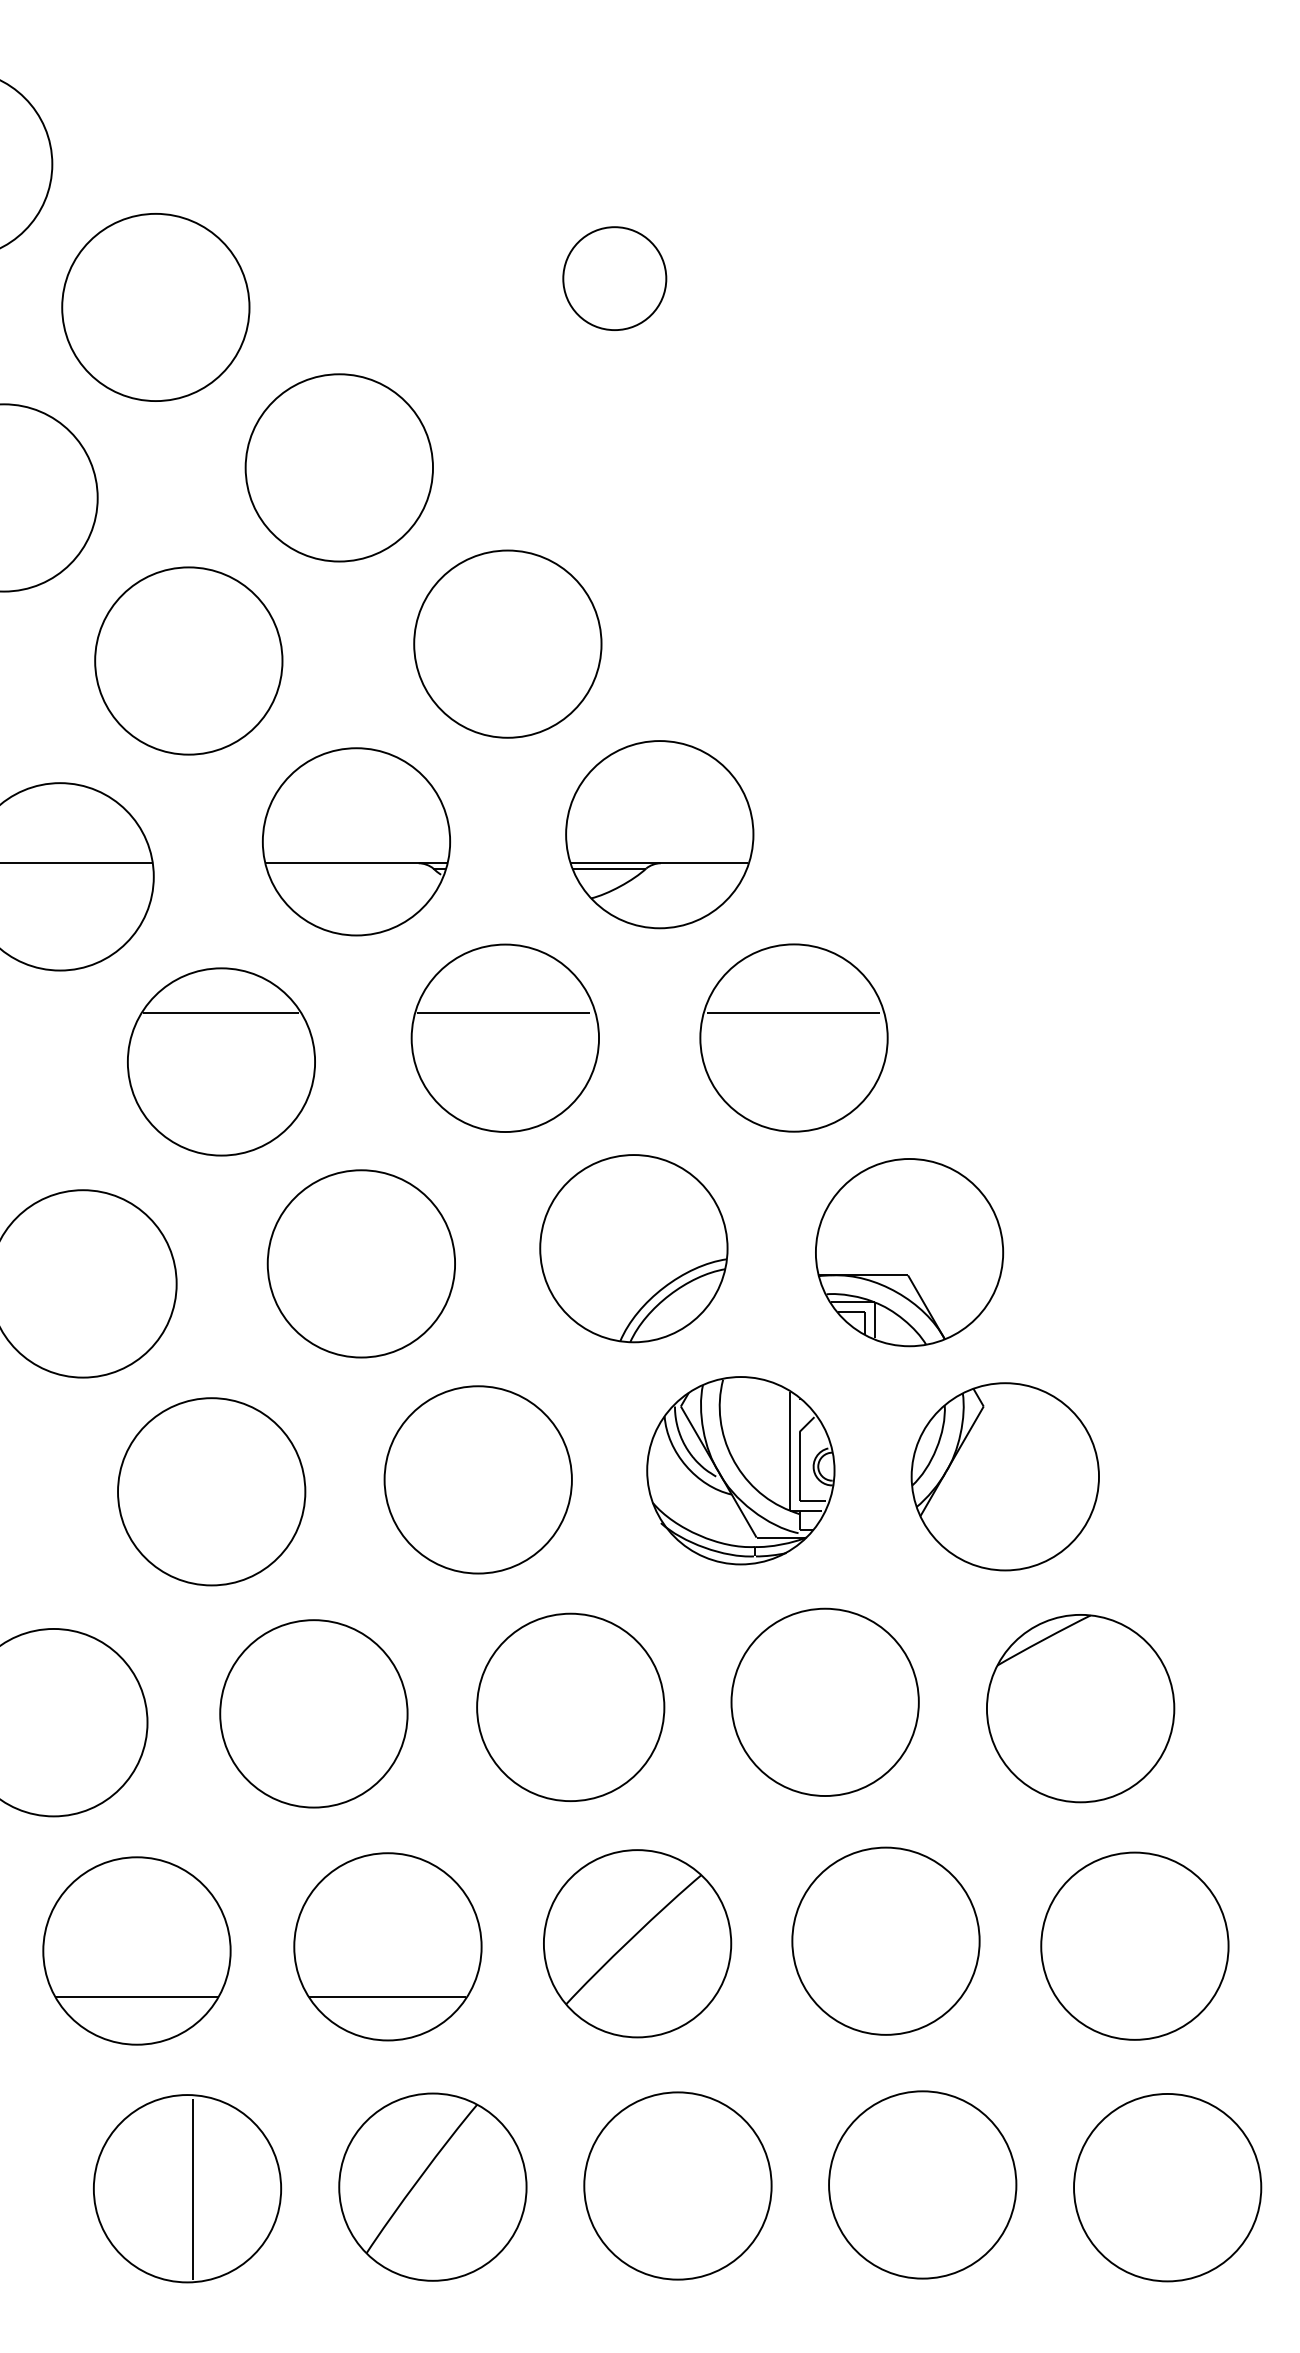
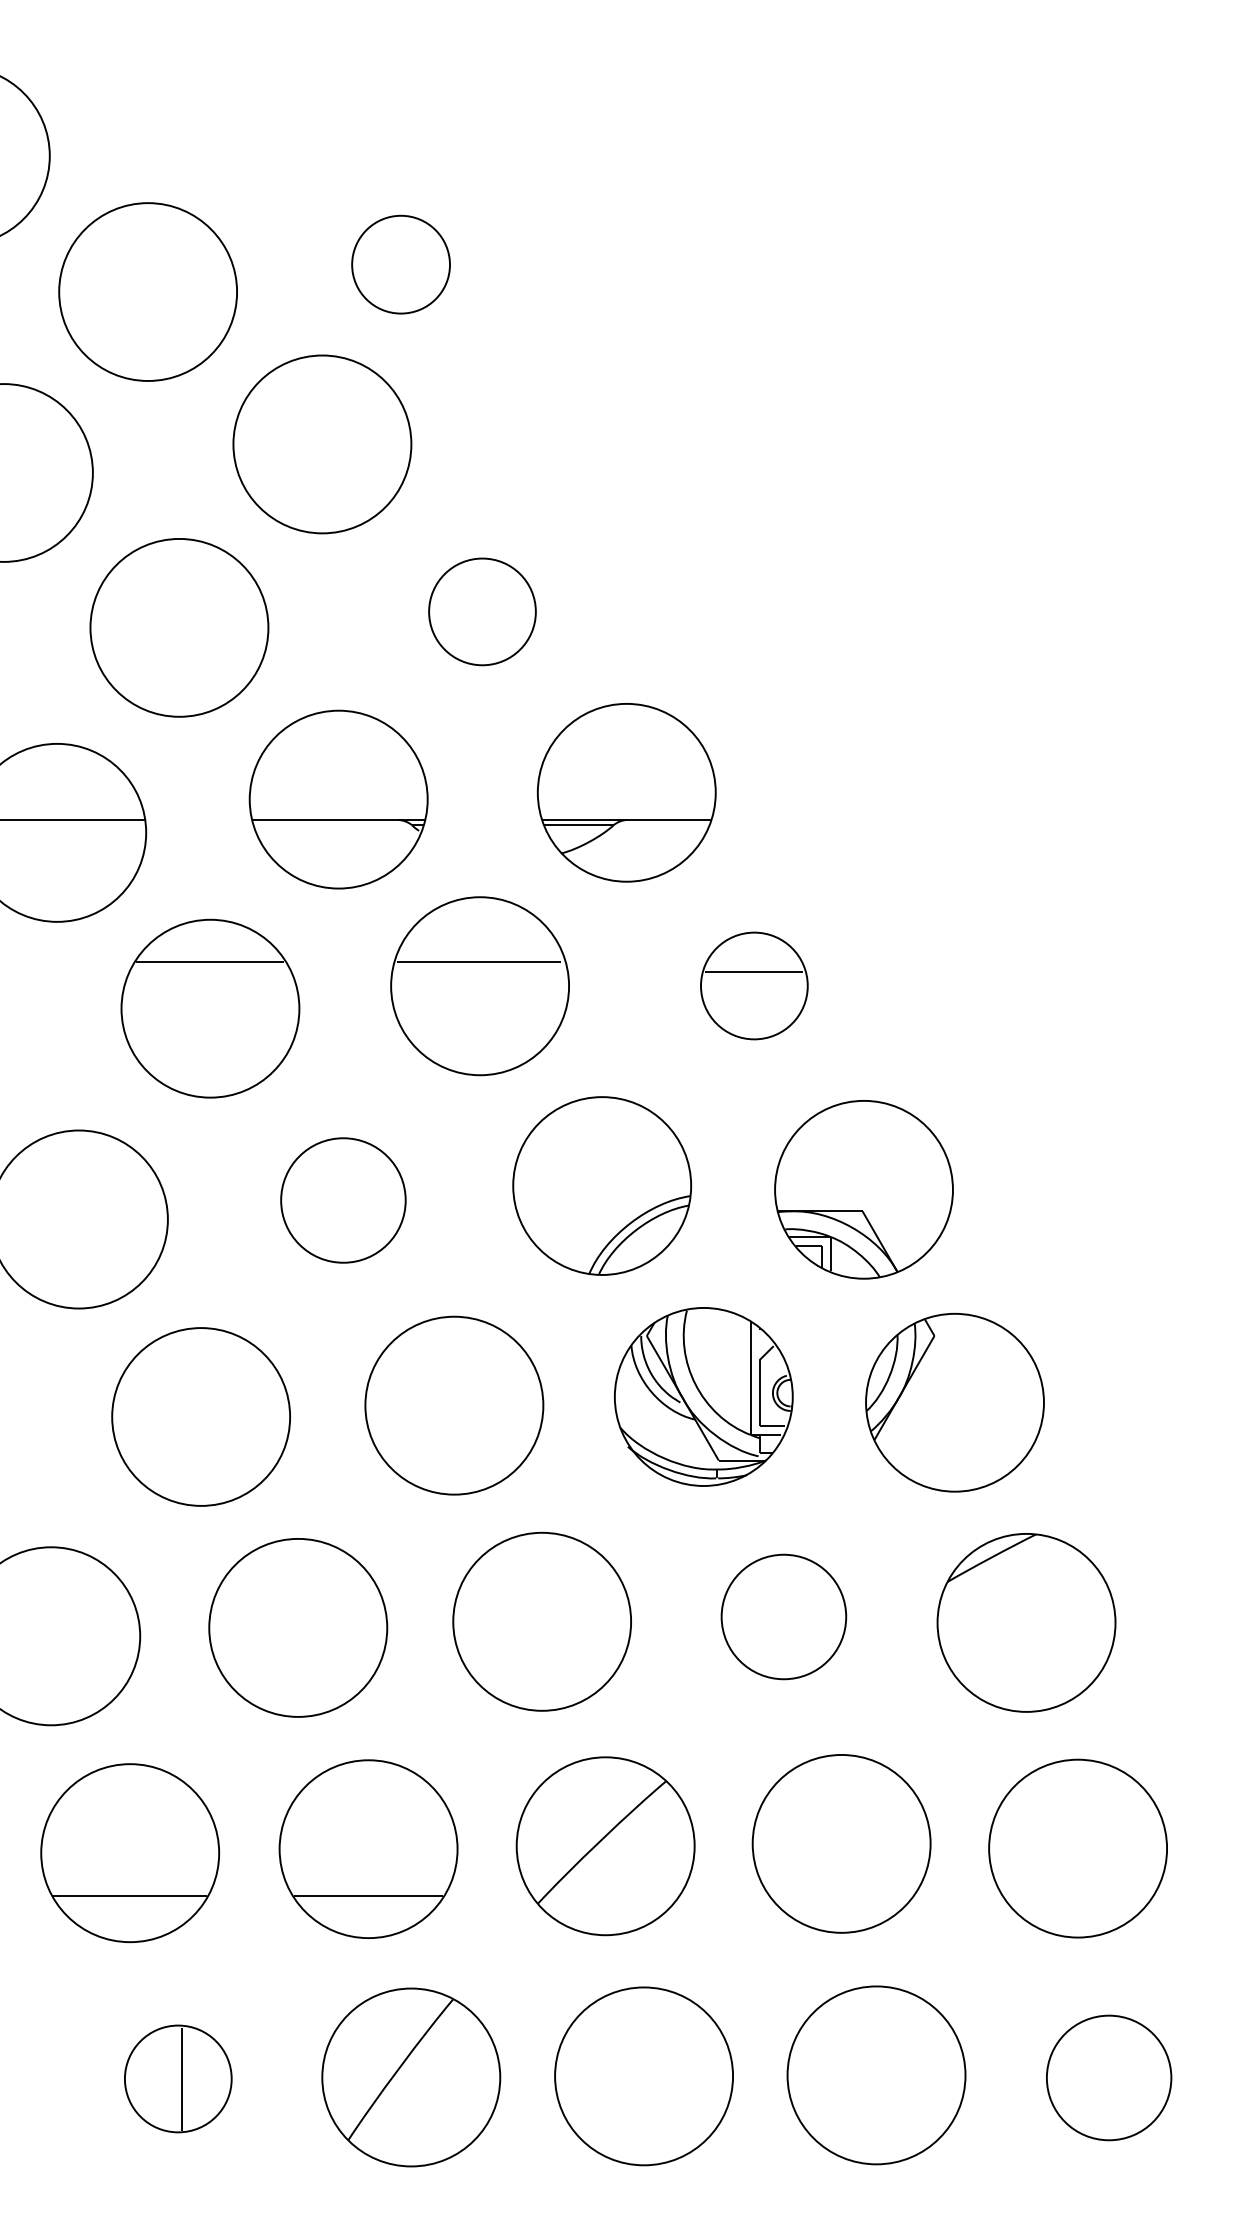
part: (614, 278) -> (400, 264), moved
part: (507, 643) -> (482, 611), size x0.6
part: (794, 1037) -> (754, 985), size x0.6
part: (361, 1263) -> (343, 1200), size x0.7
part: (824, 1701) -> (783, 1616), size x0.7
part: (1166, 2187) -> (1108, 2077), size x0.7
part: (187, 2188) -> (178, 2078), size x0.6

